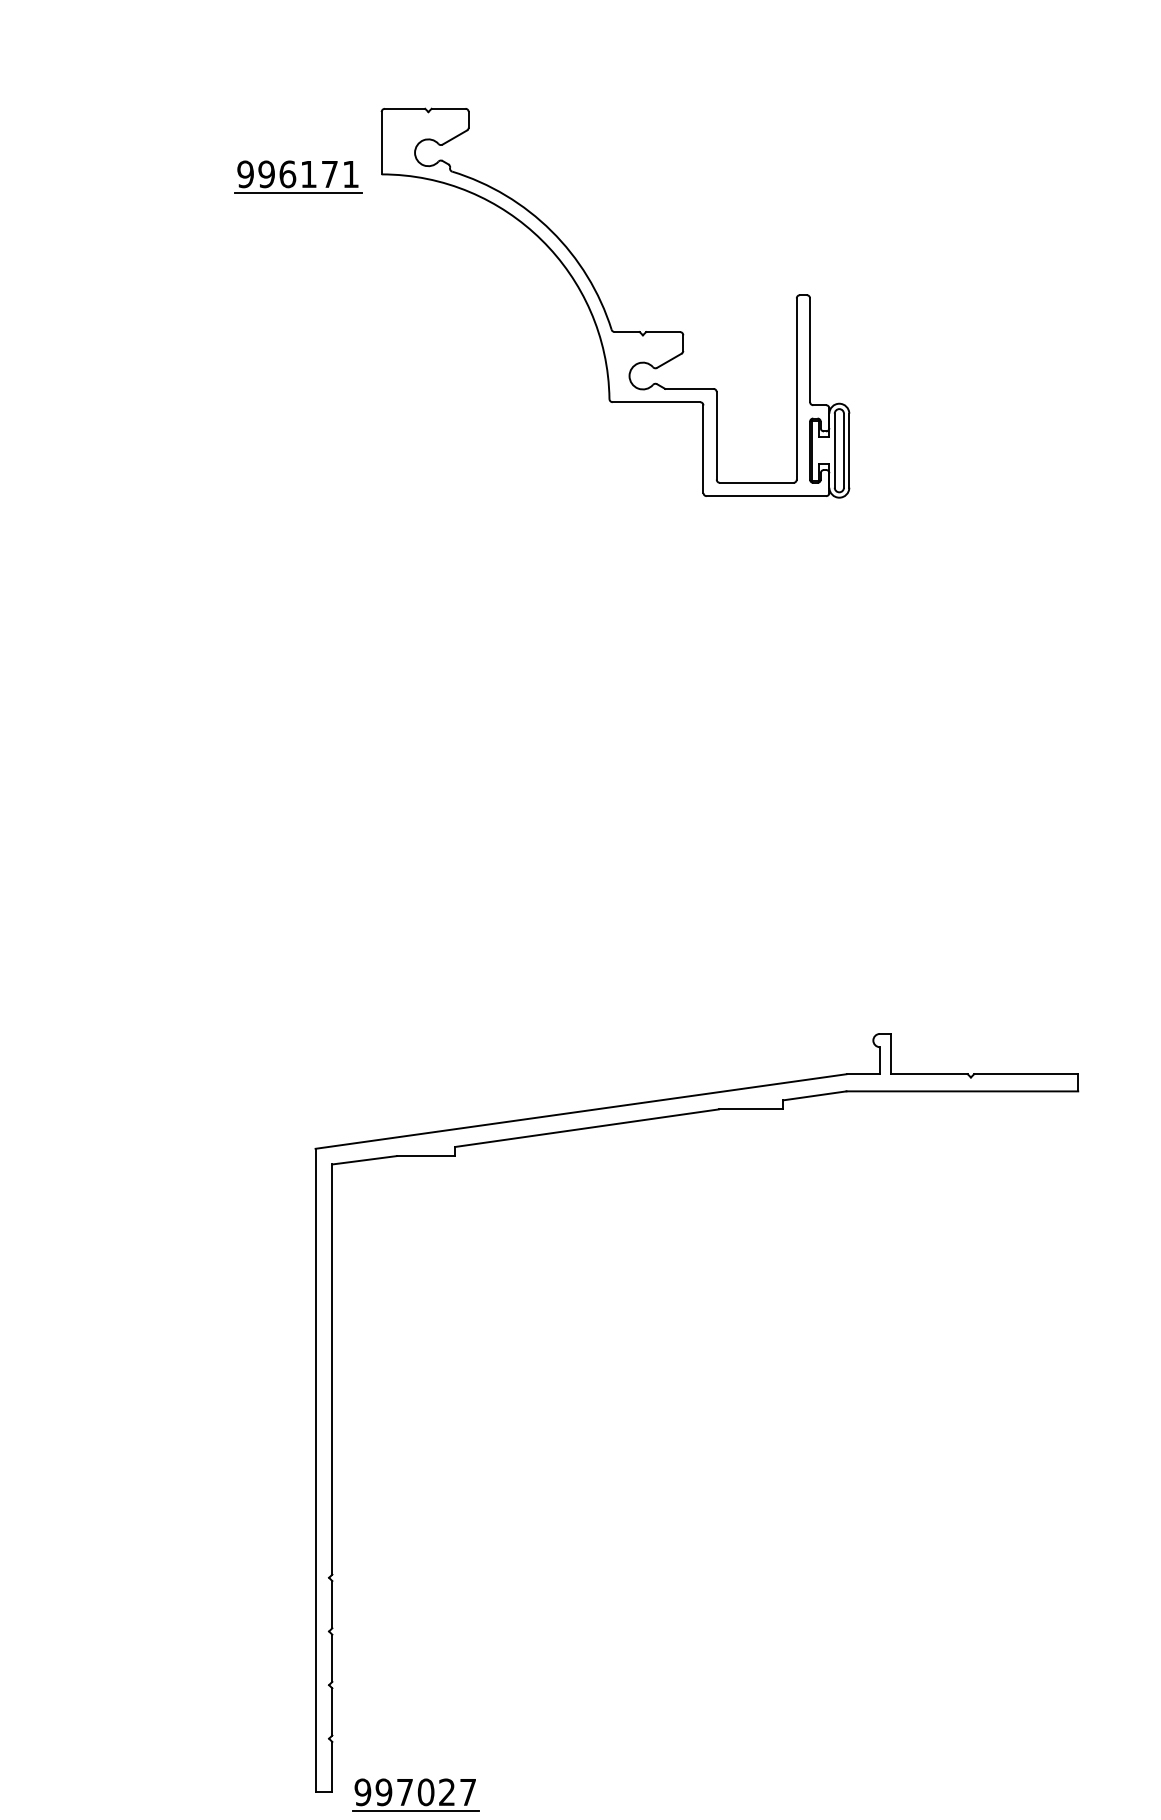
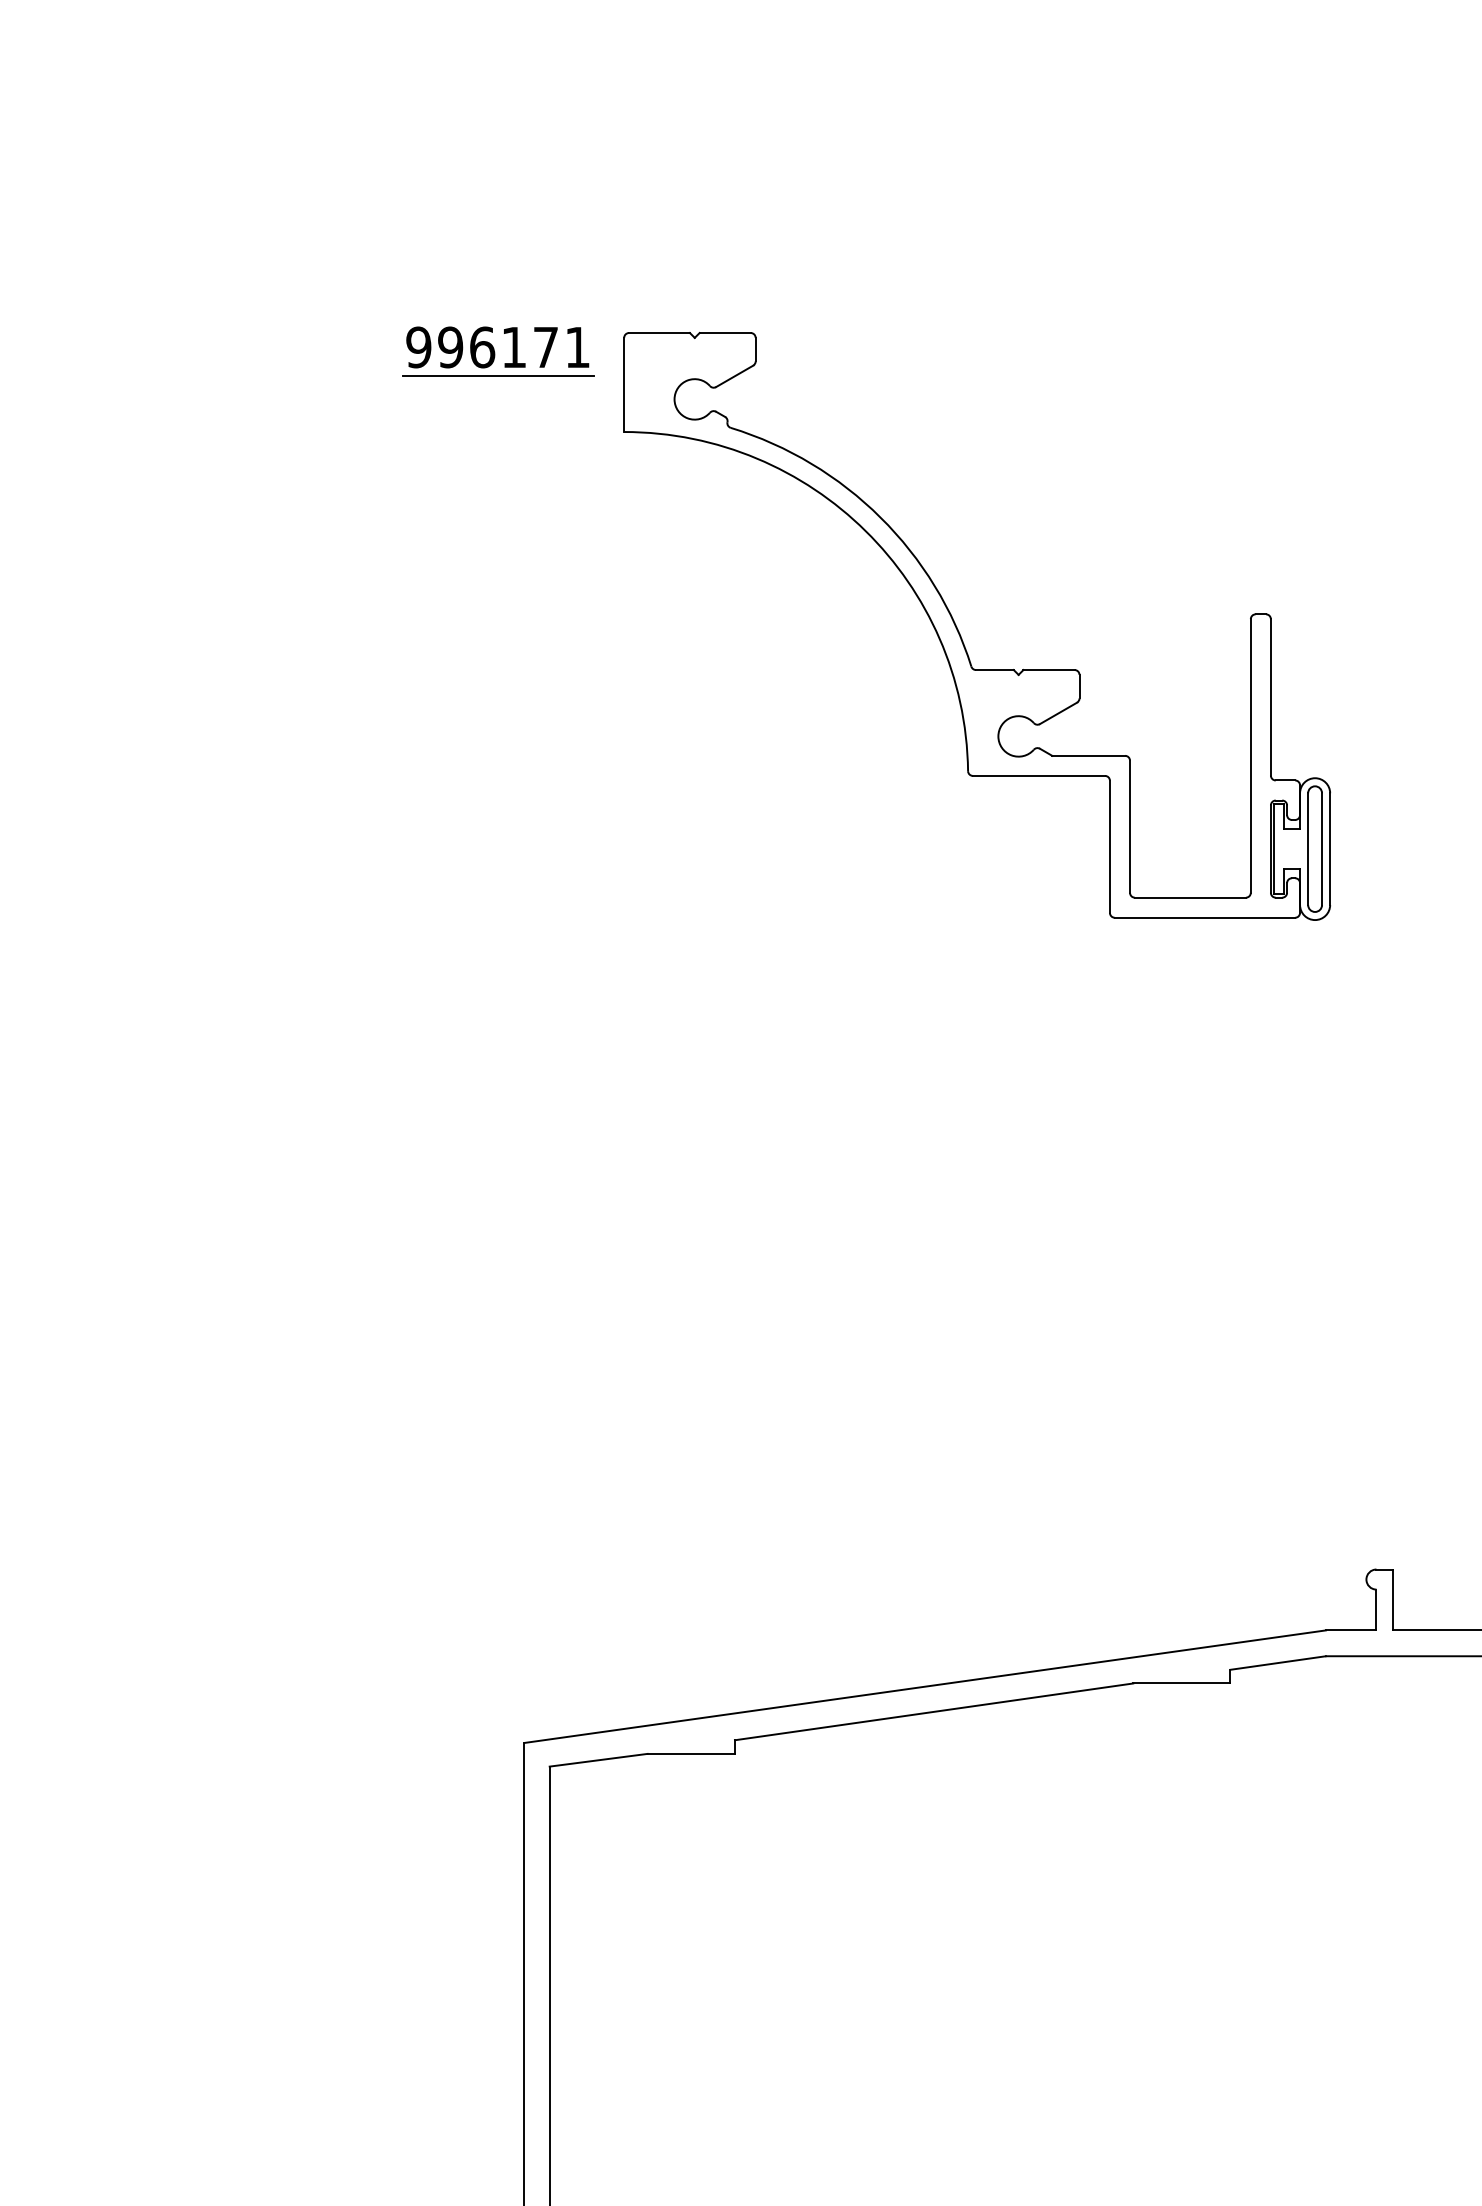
part: (298, 176) -> (498, 350), moved
part: (604, 307) -> (960, 632), moved

